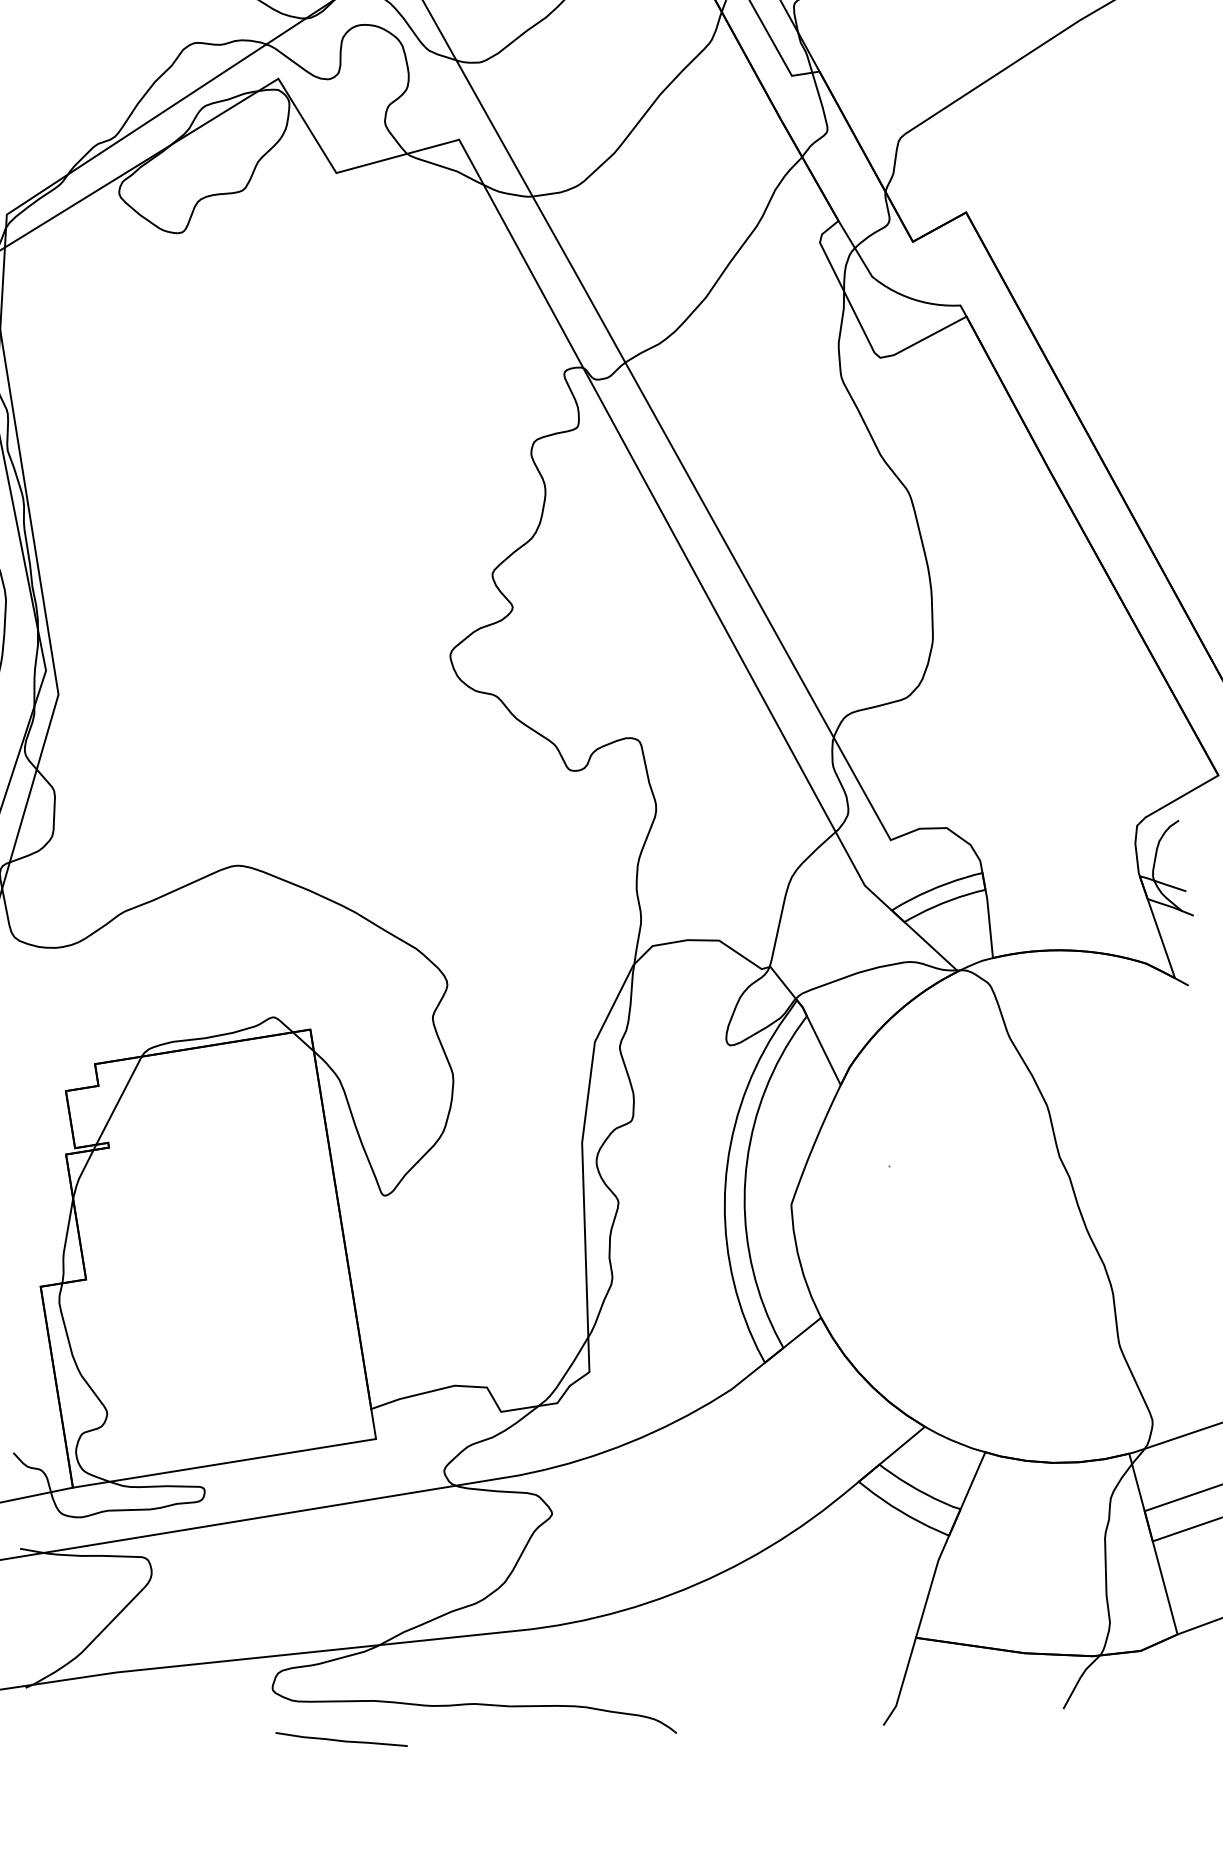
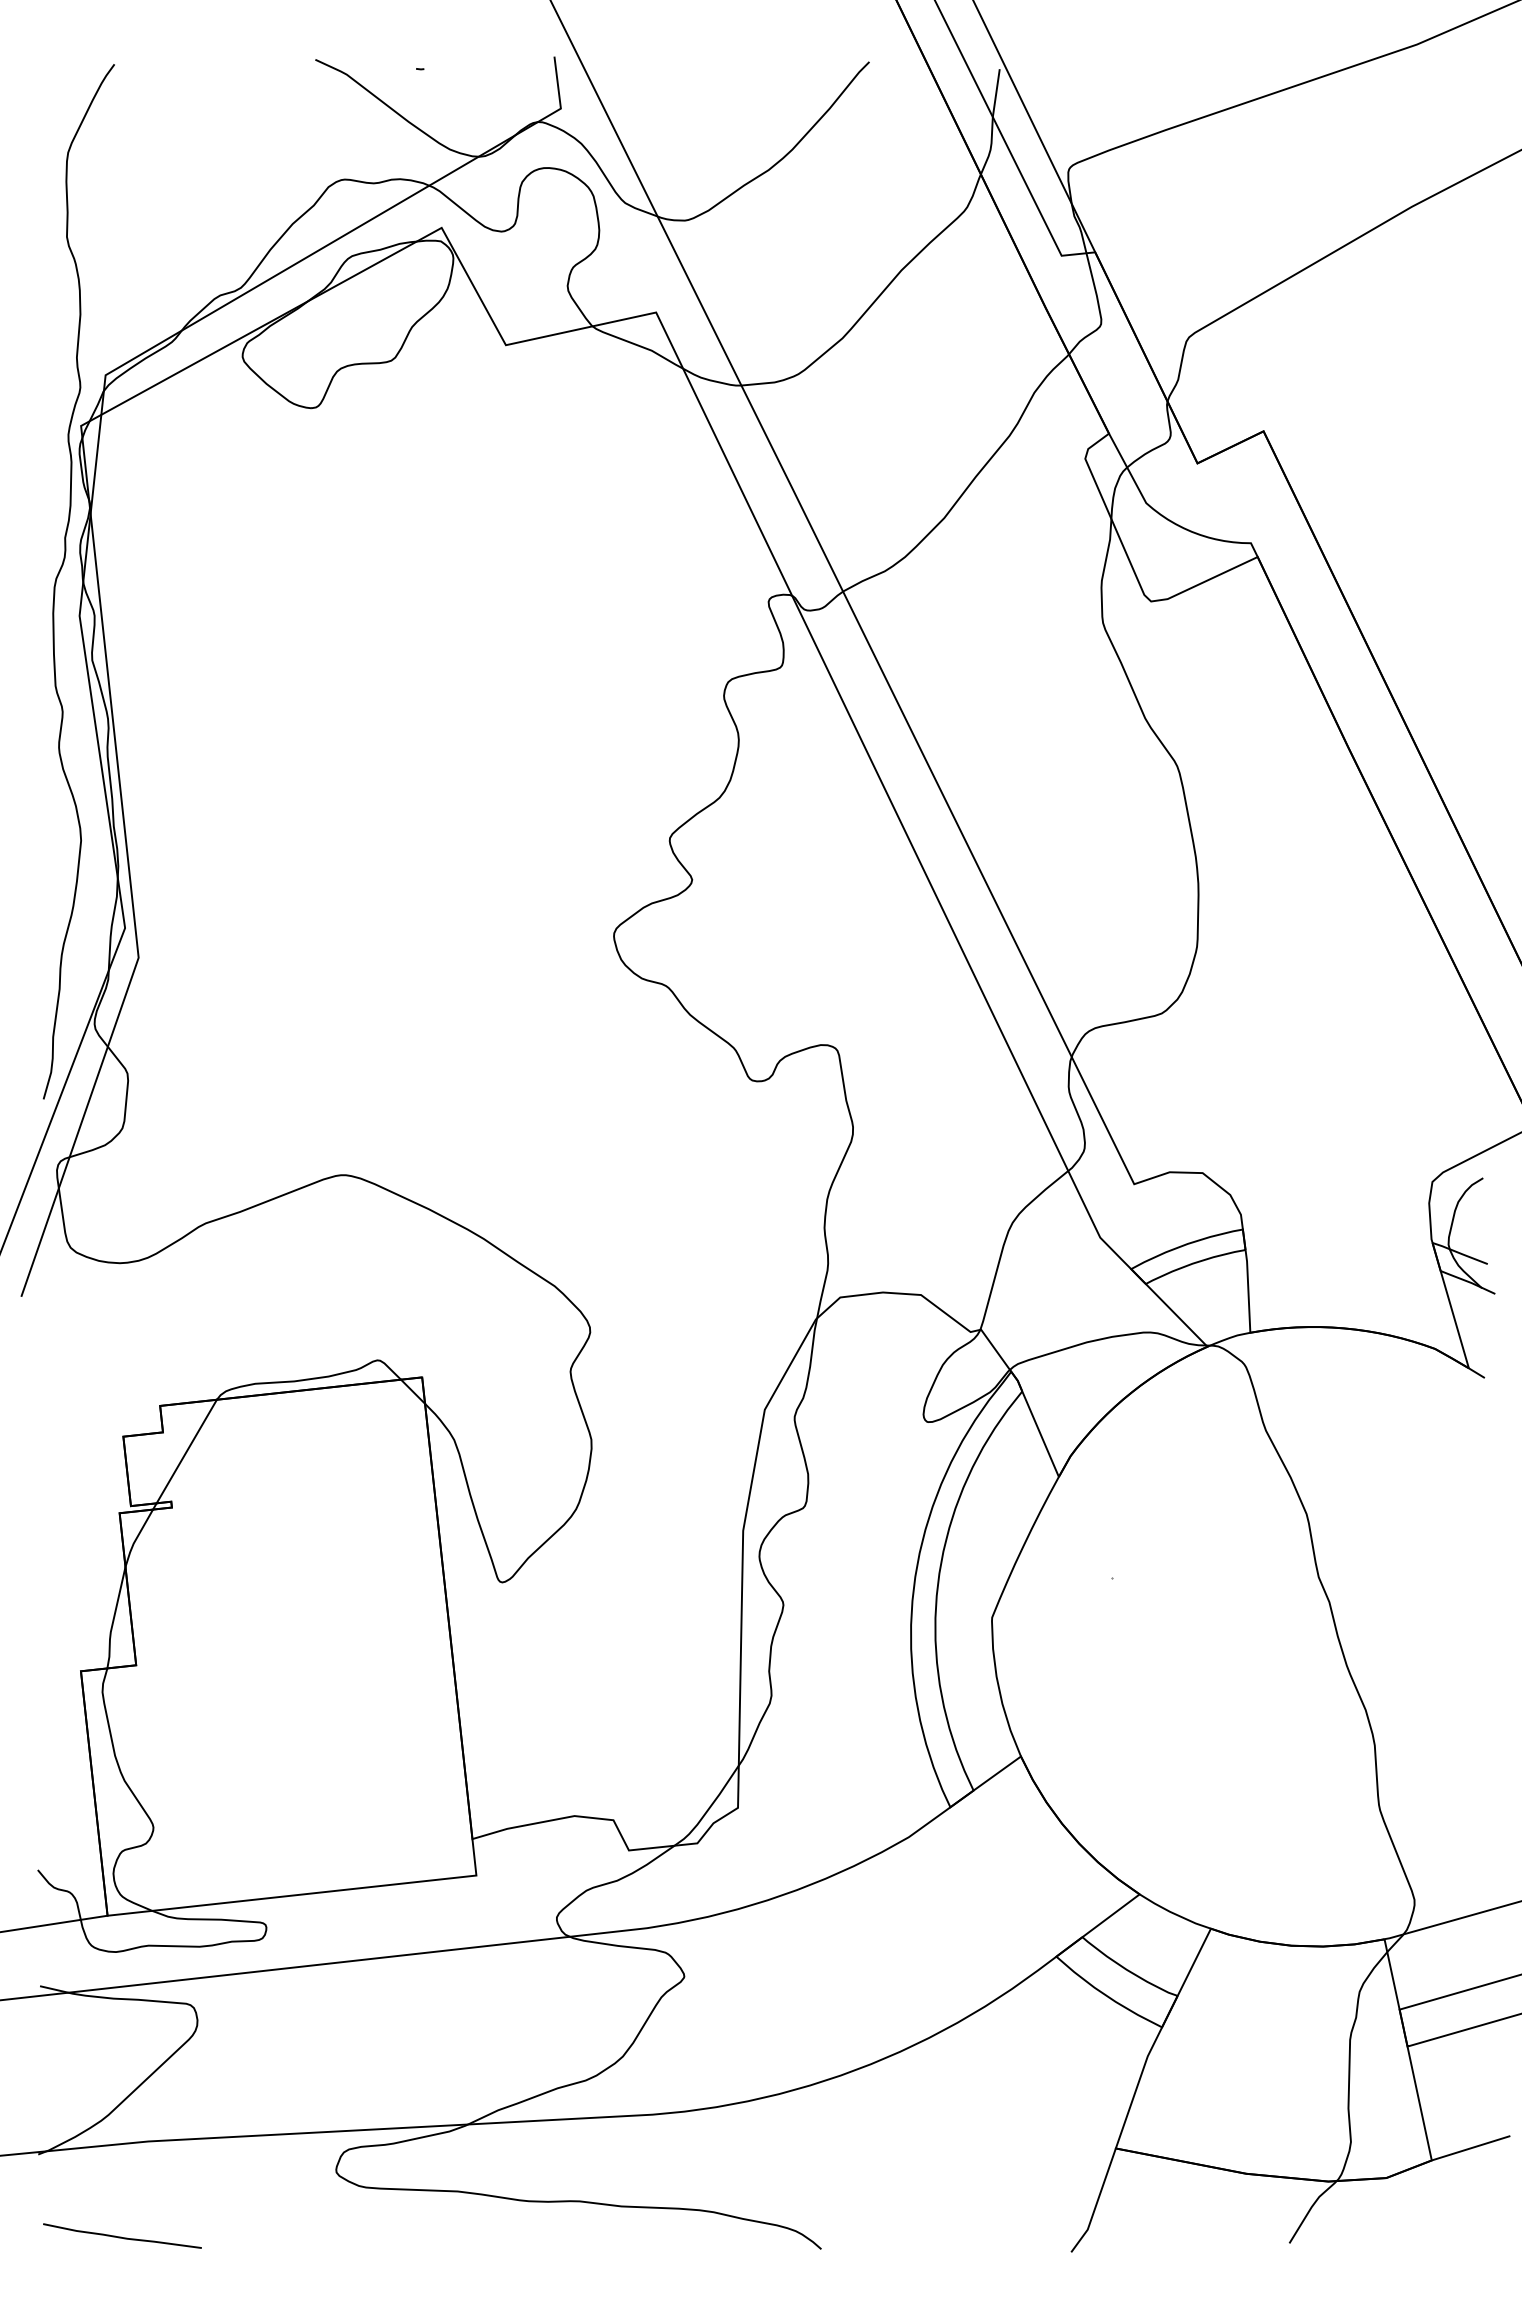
curve: (340, 1739) -> (121, 2236), moved

